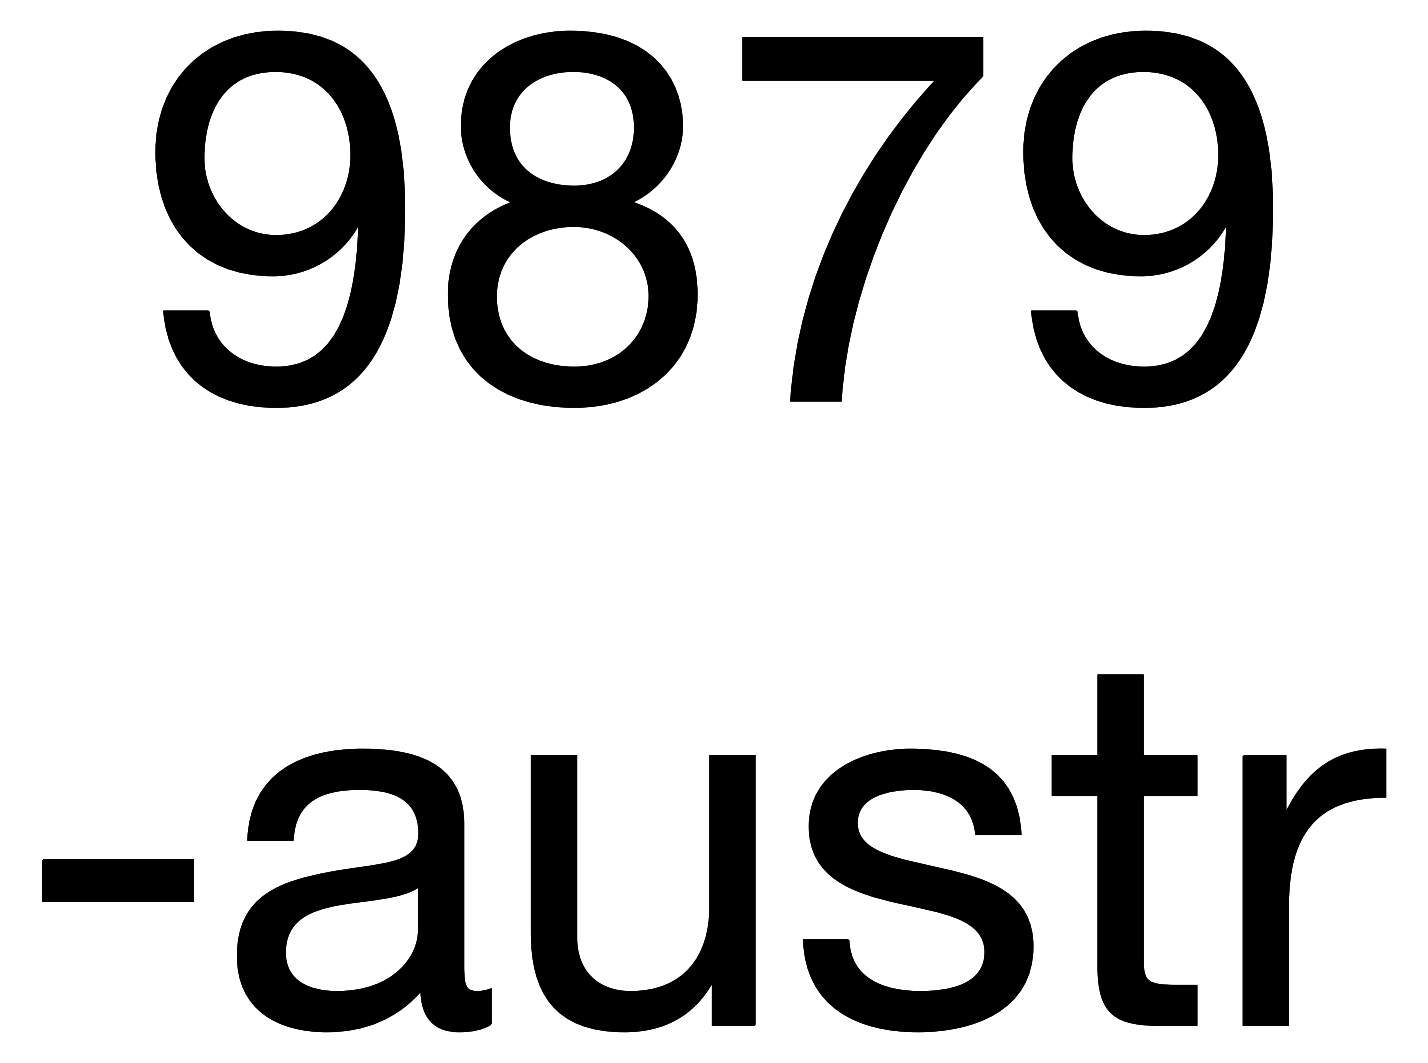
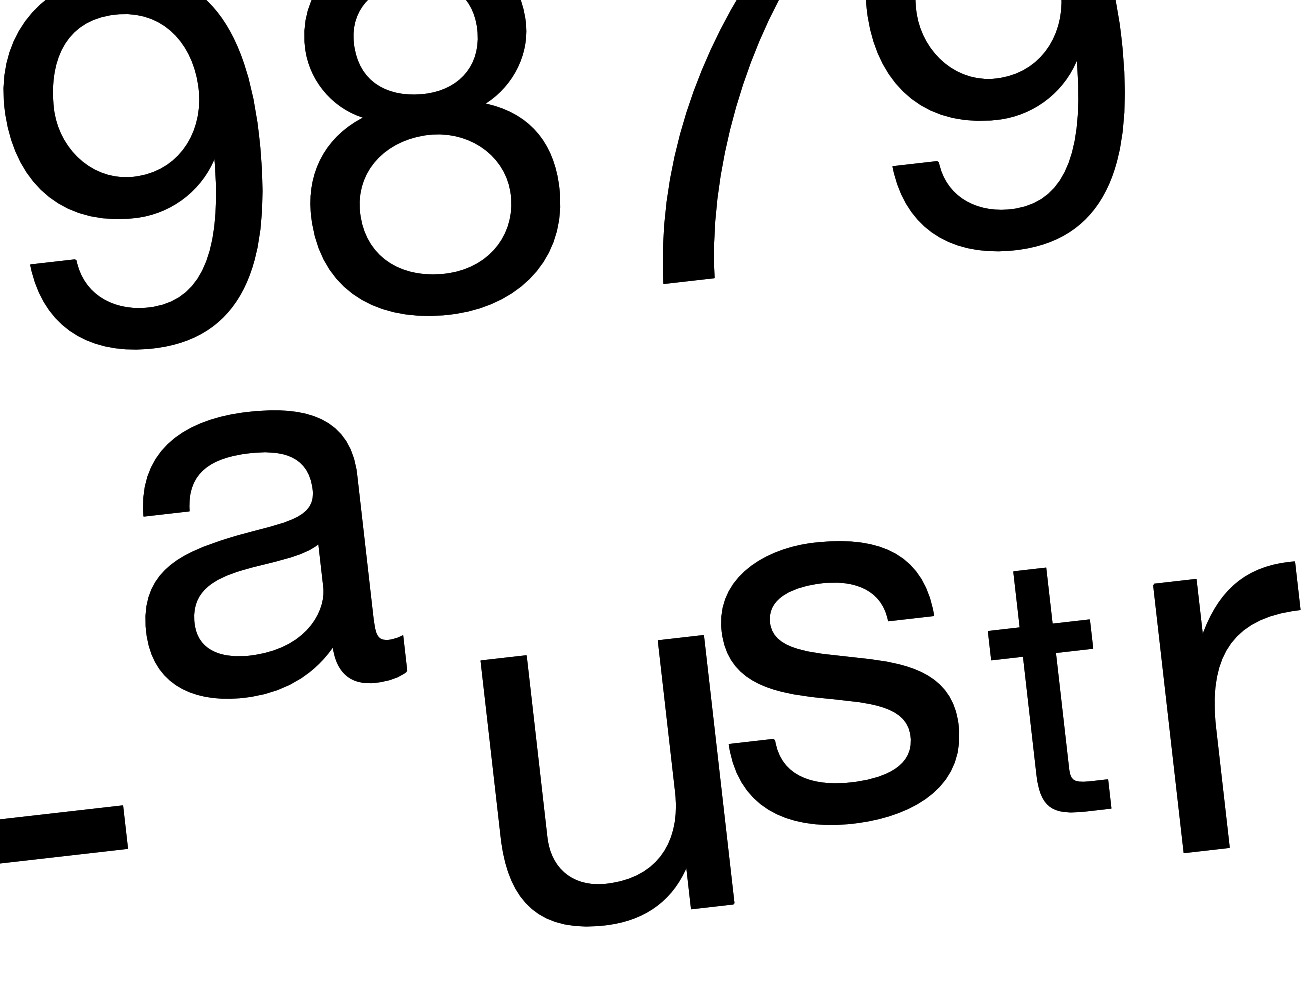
part: (1124, 849) -> (1046, 691), size x0.7
part: (364, 890) -> (265, 552), moved
part: (918, 890) -> (838, 682), moved
part: (577, 893) -> (542, 792), moved

